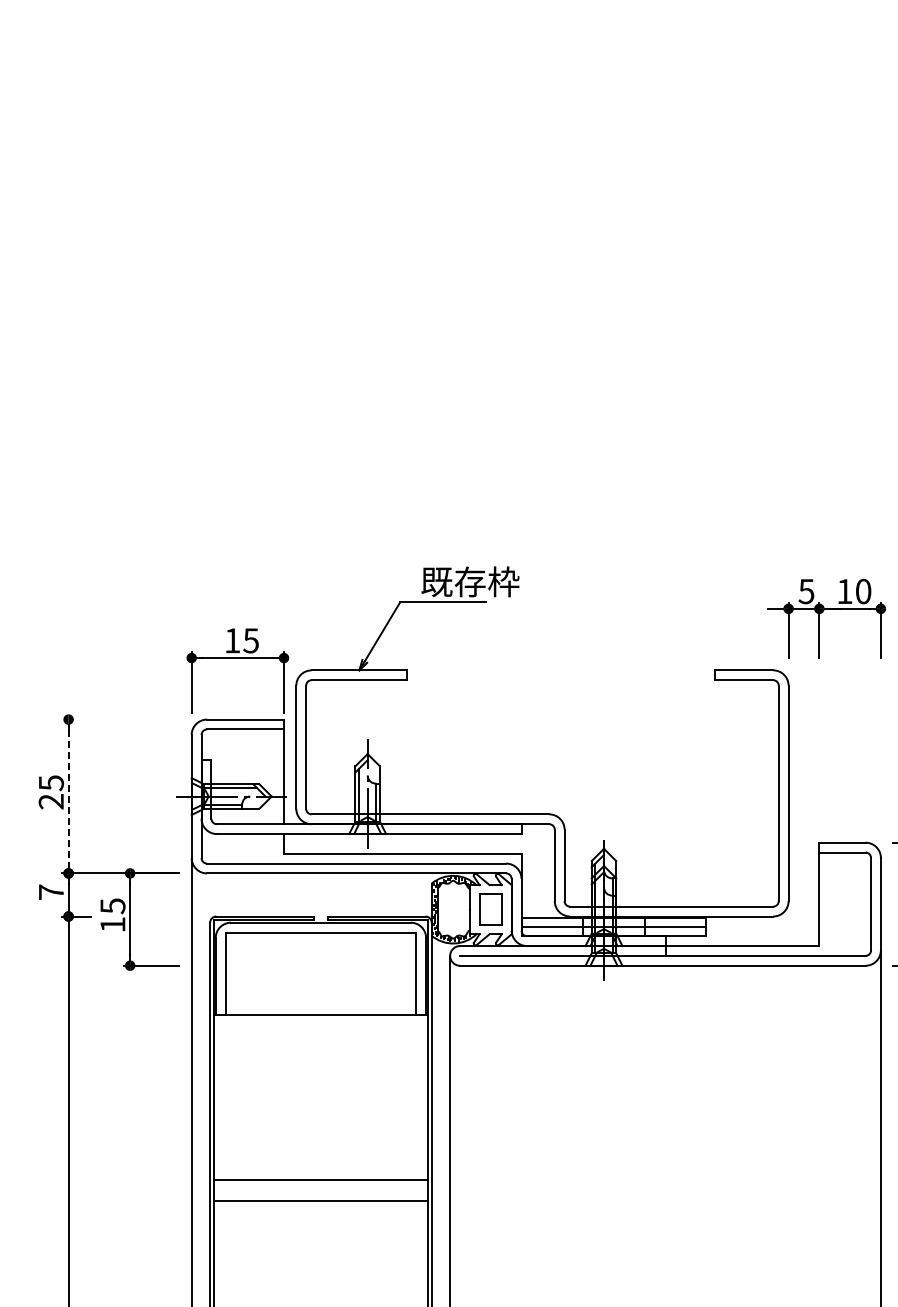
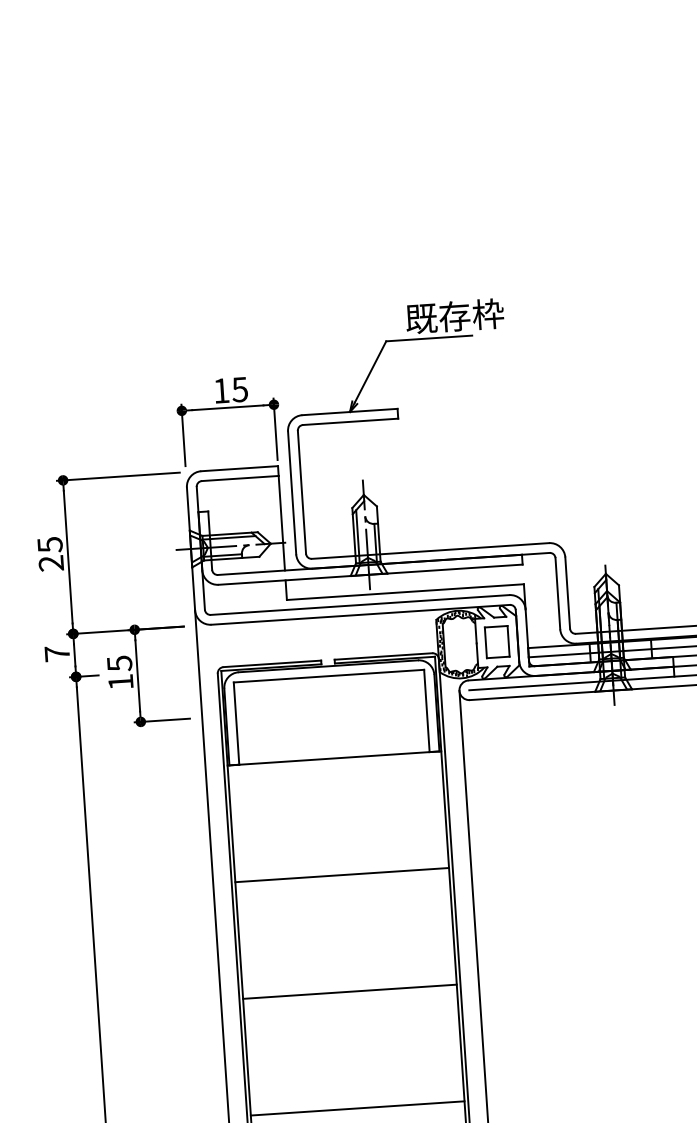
line: (123, 719) -> (117, 476), added
line: (68, 797) -> (68, 558), dashed -> solid
line: (320, 1179) -> (341, 874), moved
line: (320, 1200) -> (349, 991), moved

